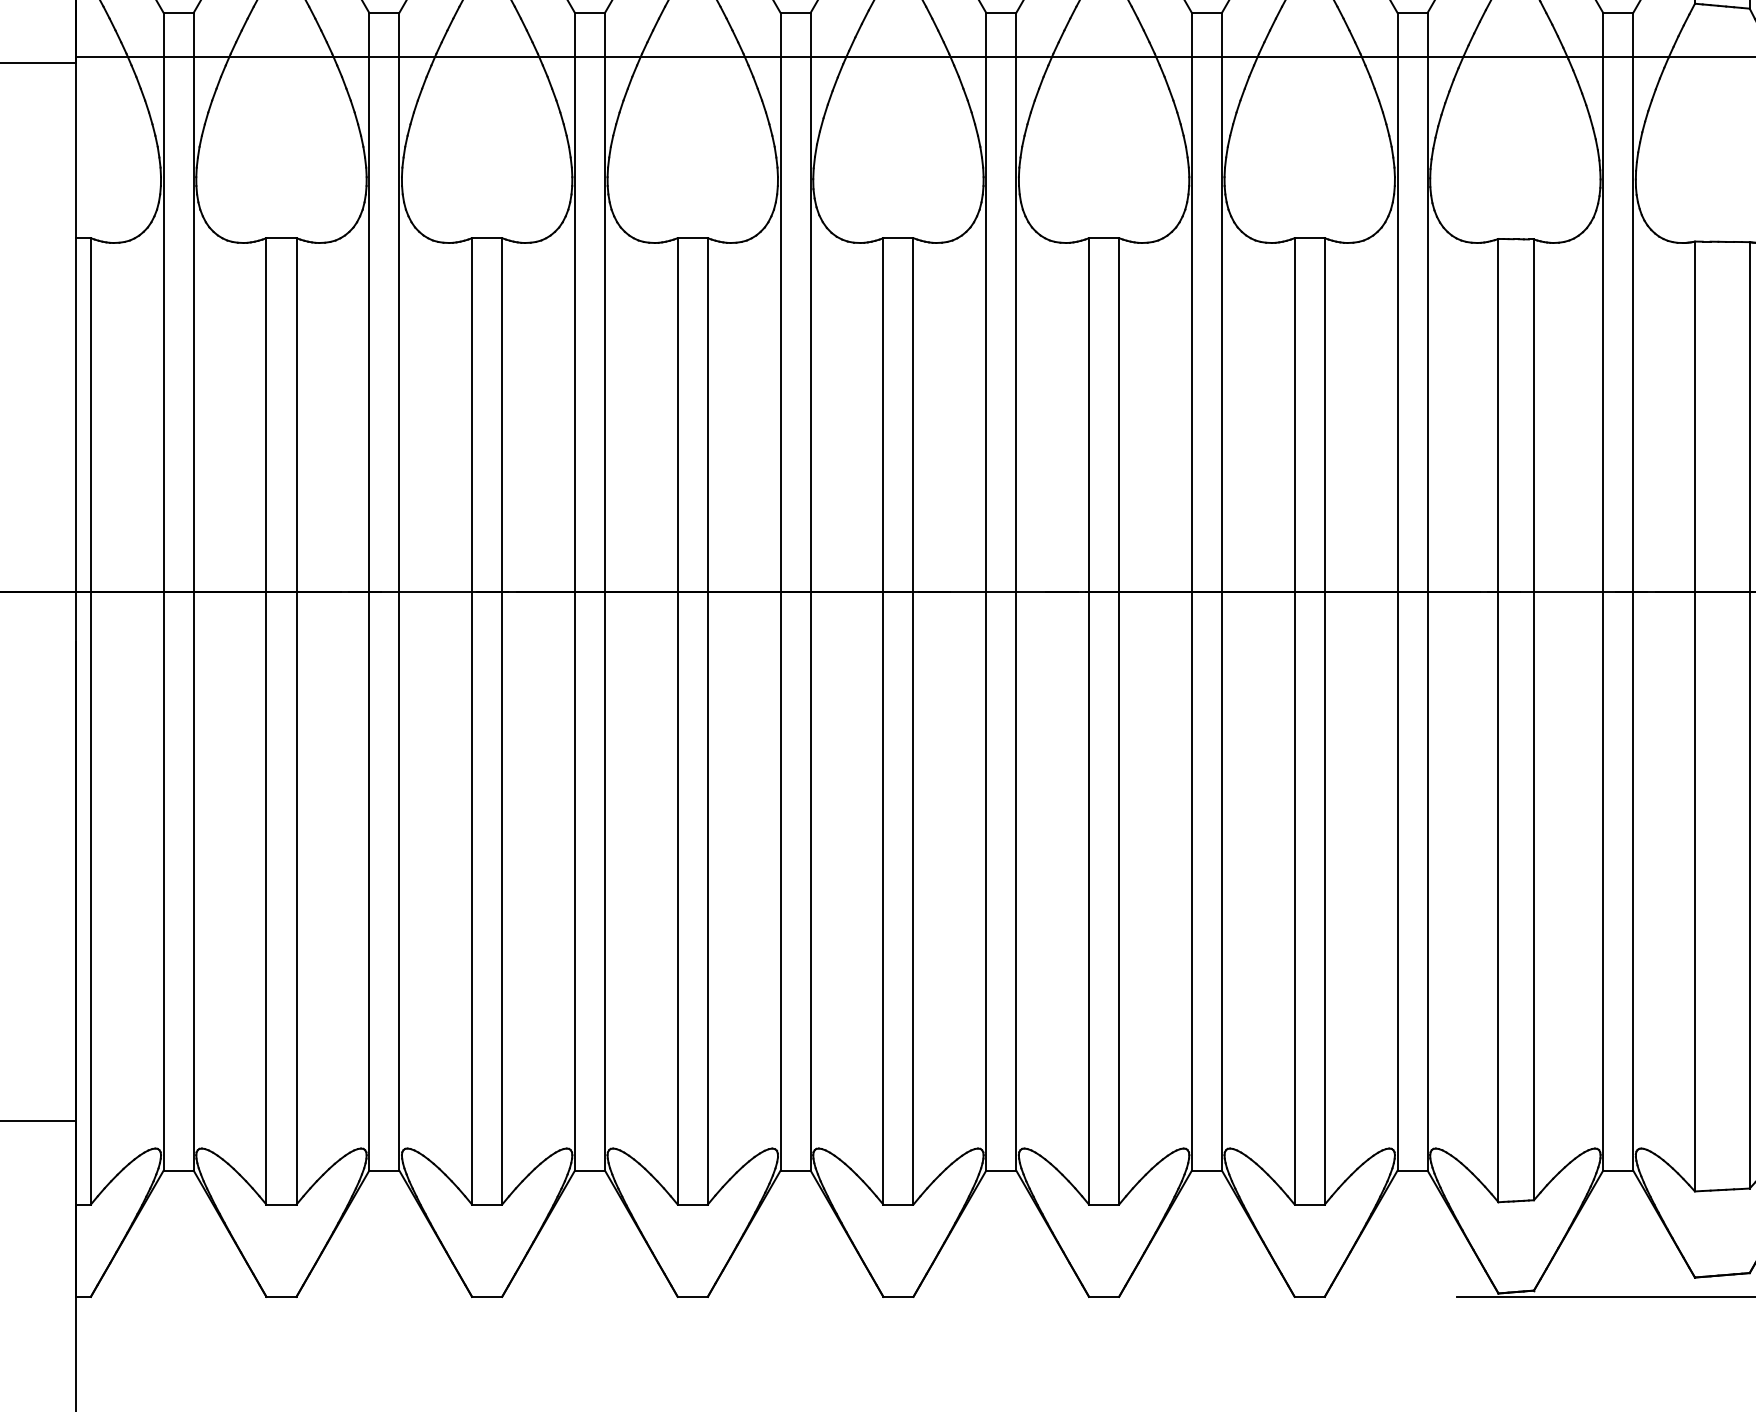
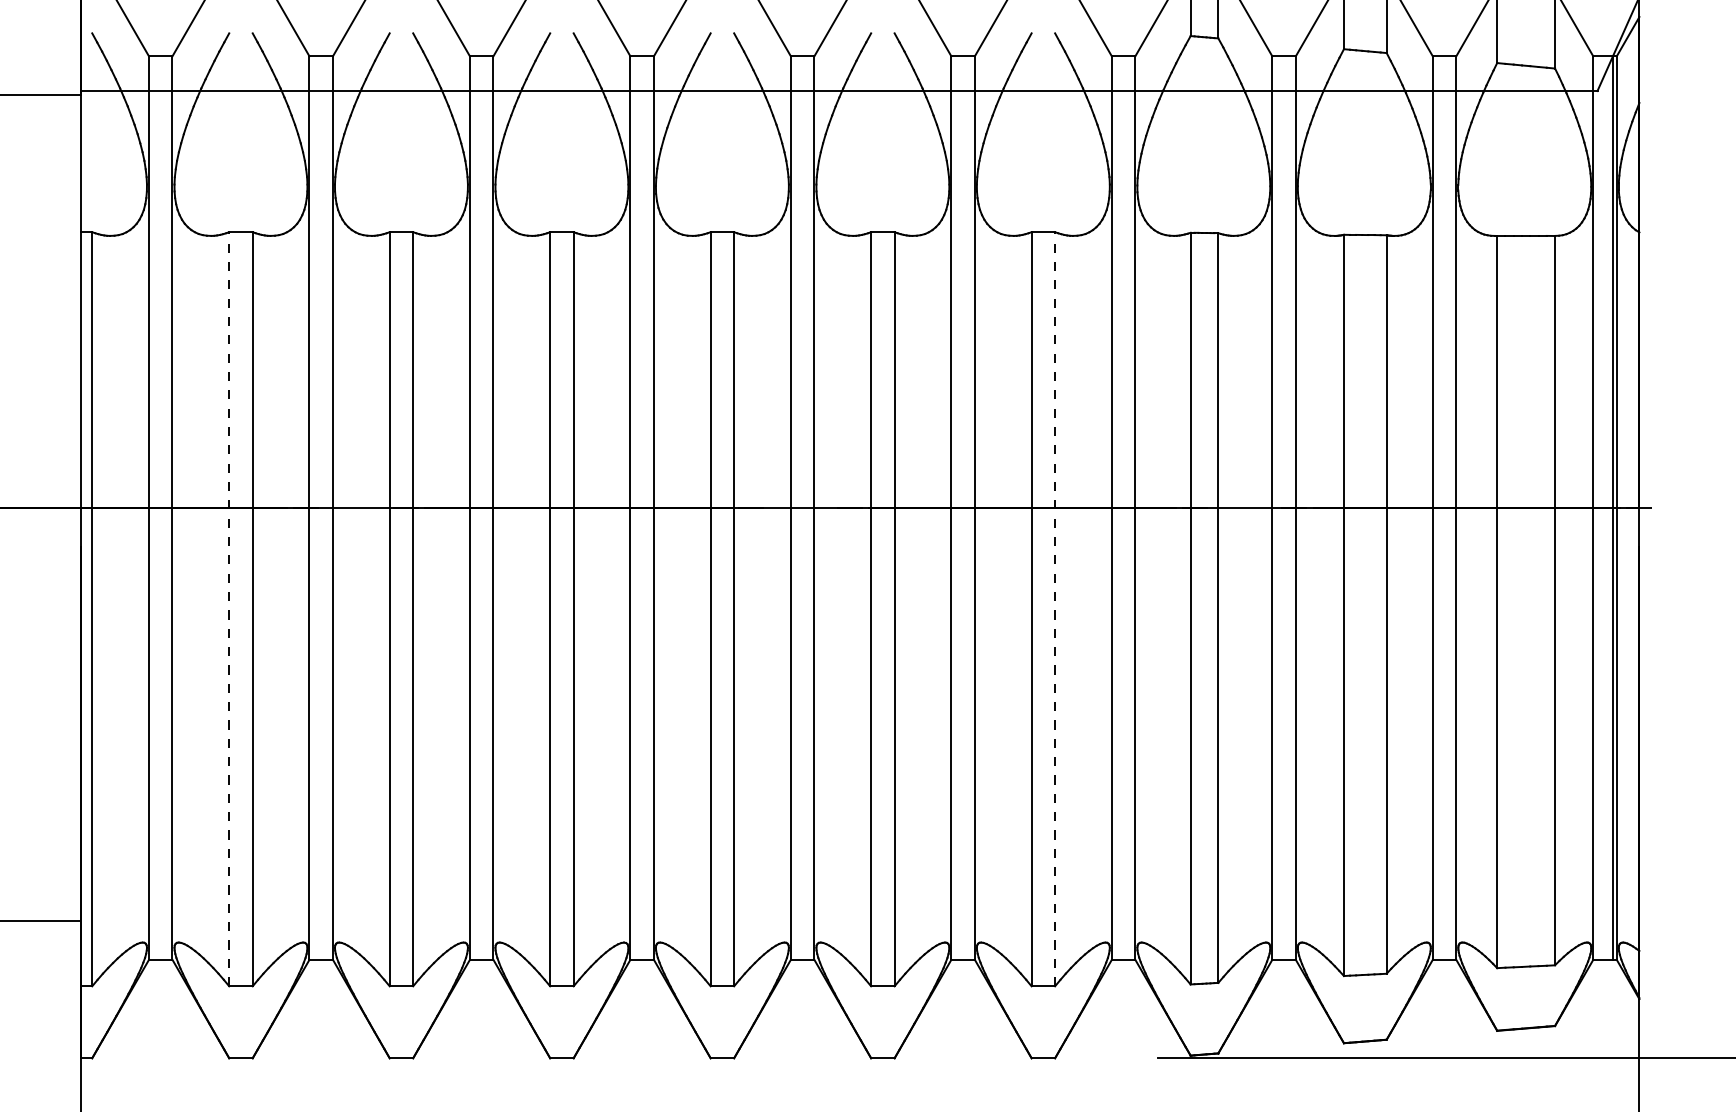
line: (266, 720) -> (229, 608), solid -> dashed
line: (1325, 720) -> (1055, 608), solid -> dashed

